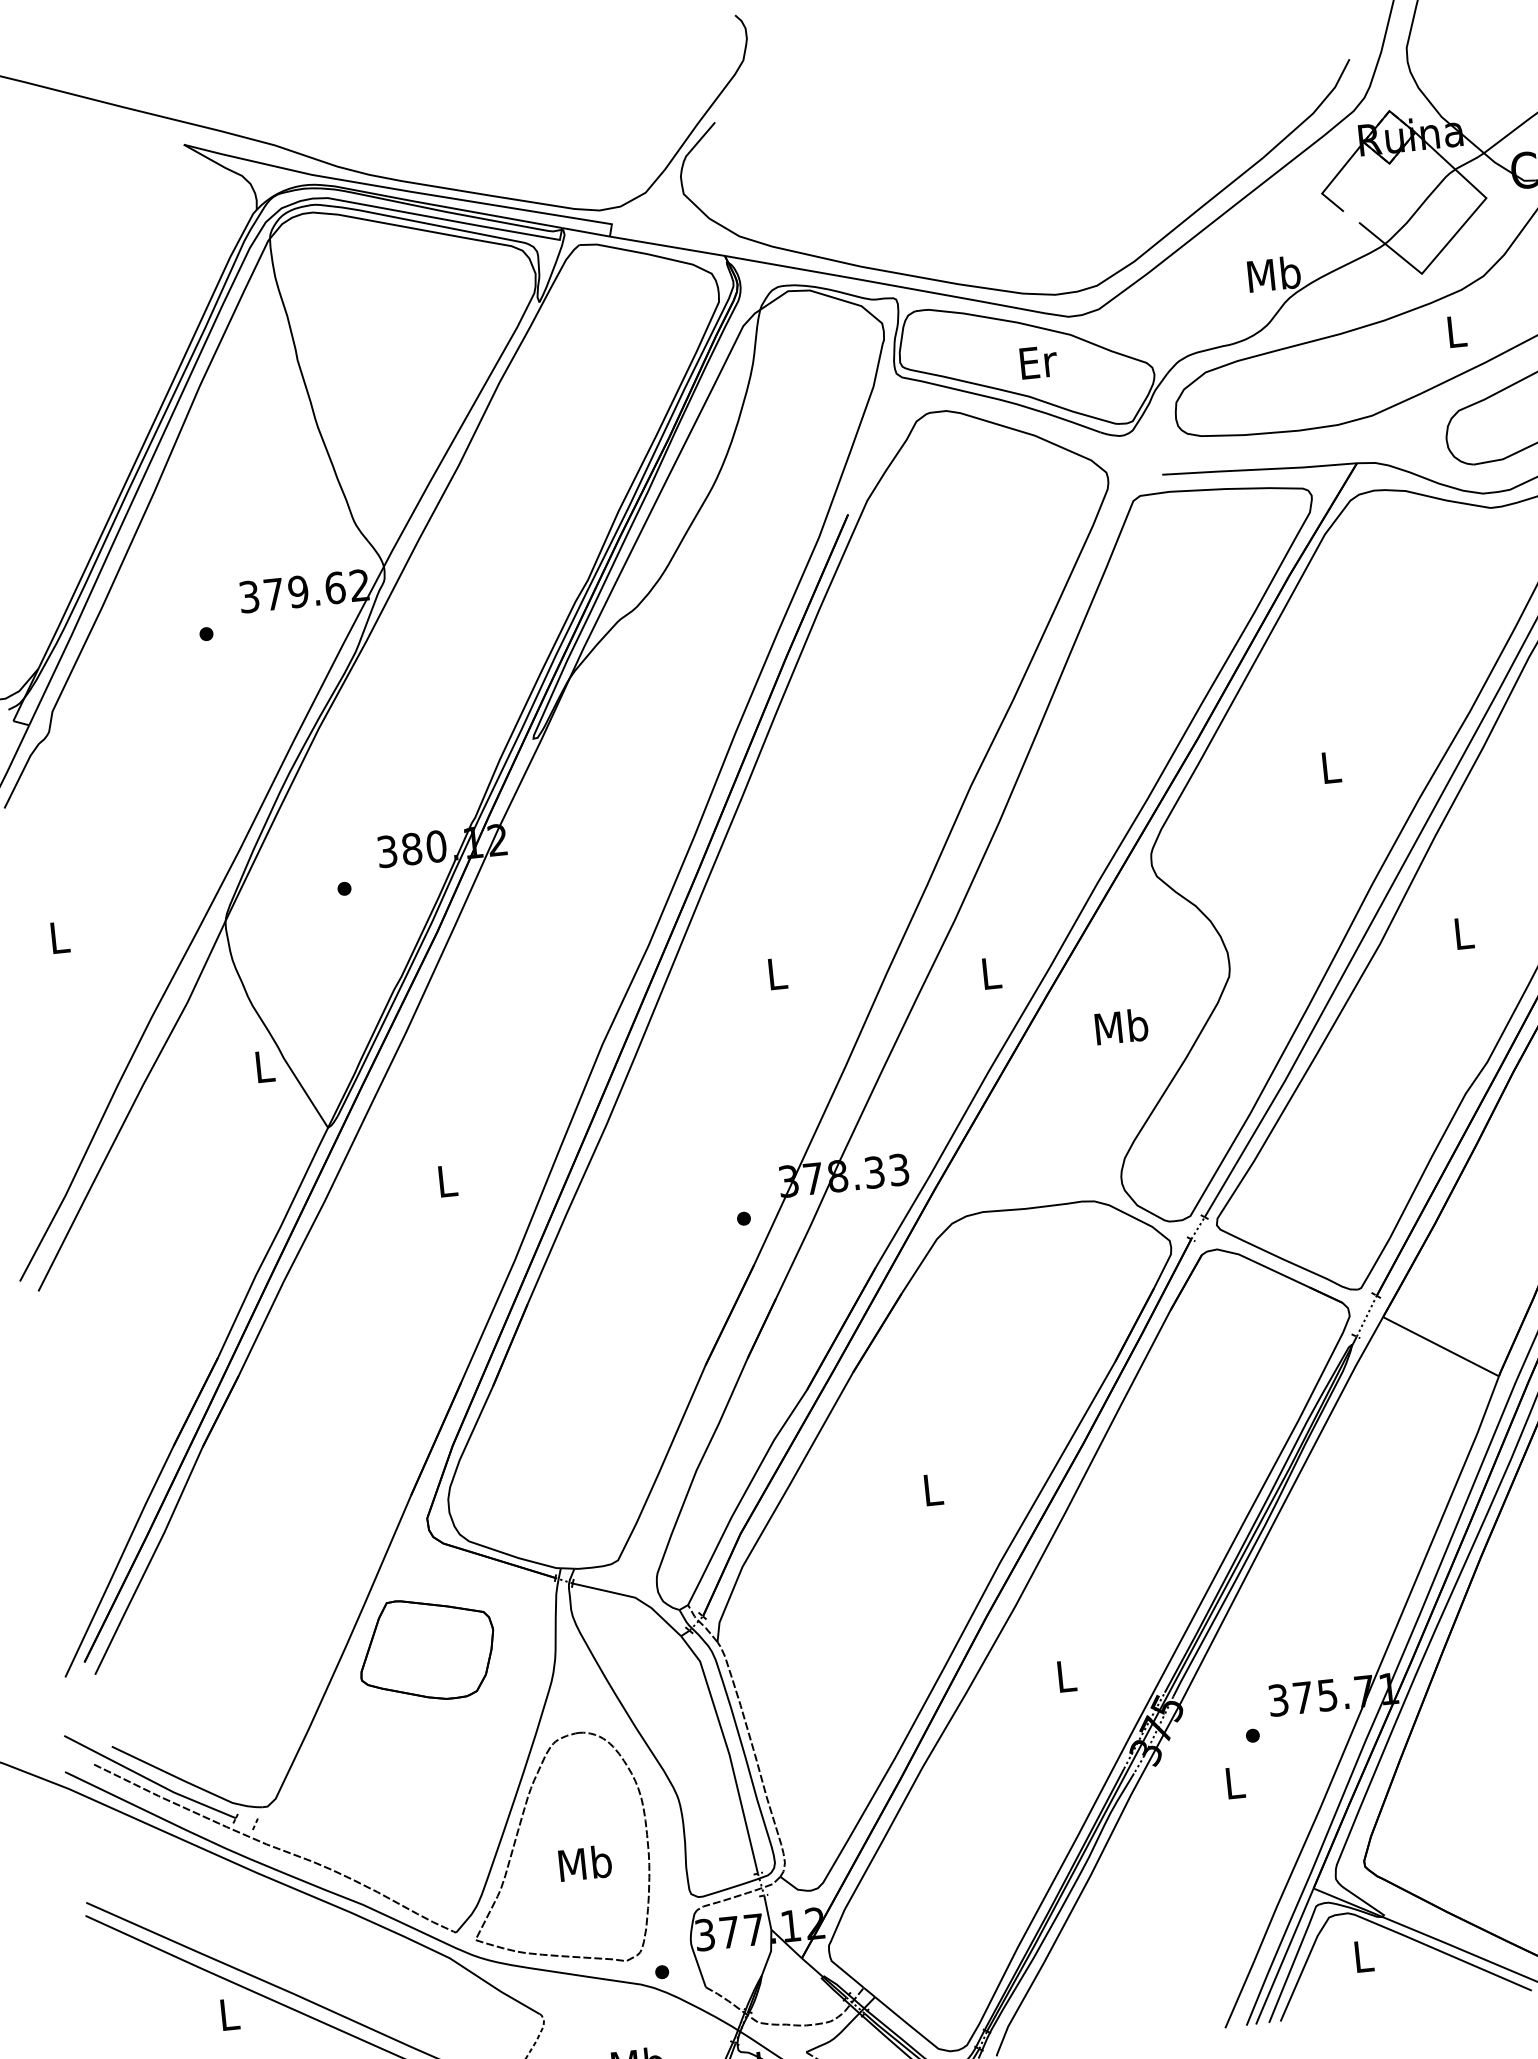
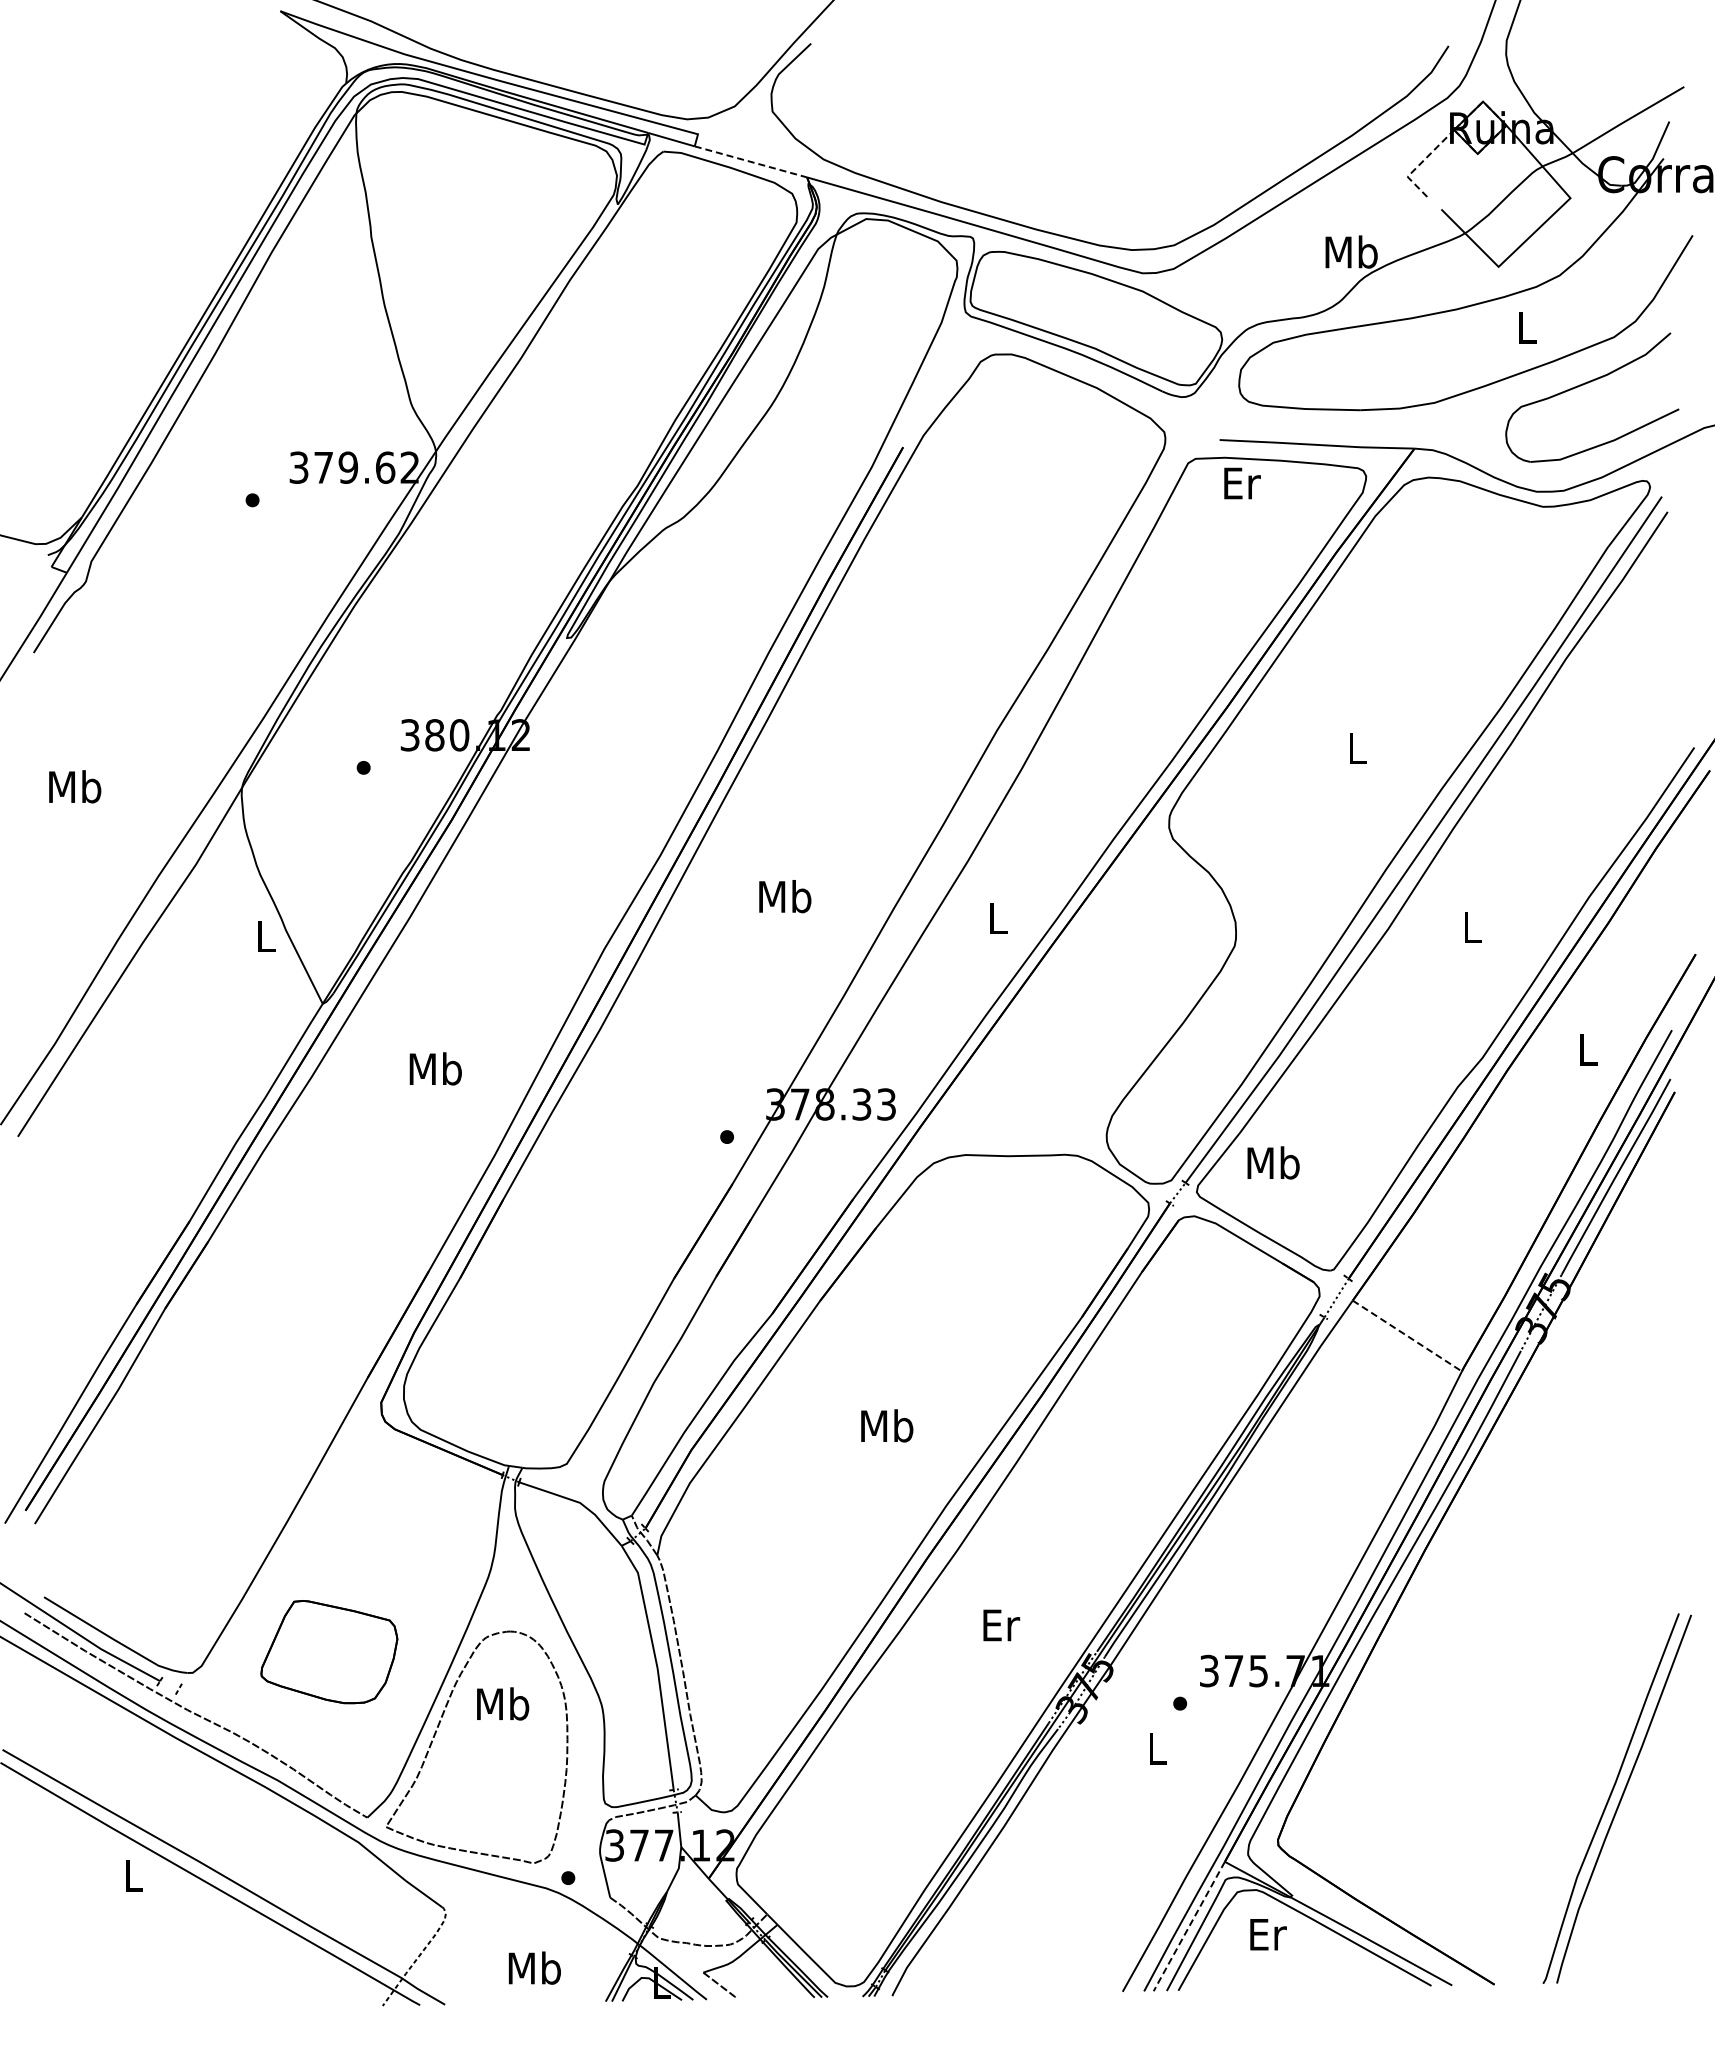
line: (1333, 179) -> (1420, 163), solid -> dashed
line: (668, 246) -> (751, 162), solid -> dashed
text: (1038, 362) -> (1242, 483), moved
text: (59, 936) -> (75, 786), L -> Mb
text: (777, 973) -> (785, 896), L -> Mb
text: (1121, 1026) -> (1273, 1162), moved
text: (446, 1180) -> (435, 1068), L -> Mb
line: (1441, 1347) -> (1407, 1336), solid -> dashed
text: (933, 1489) -> (887, 1425), L -> Mb
part: (427, 1650) -> (329, 1652), moved
text: (1067, 1676) -> (1001, 1625), L -> Er
text: (585, 1862) -> (503, 1703), moved
text: (1364, 1956) -> (1268, 1934), L -> Er
line: (1284, 1957) -> (1188, 1927), solid -> dashed

